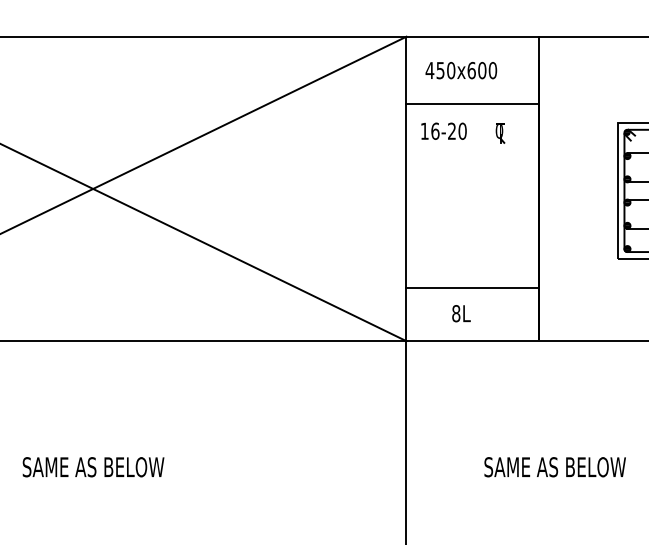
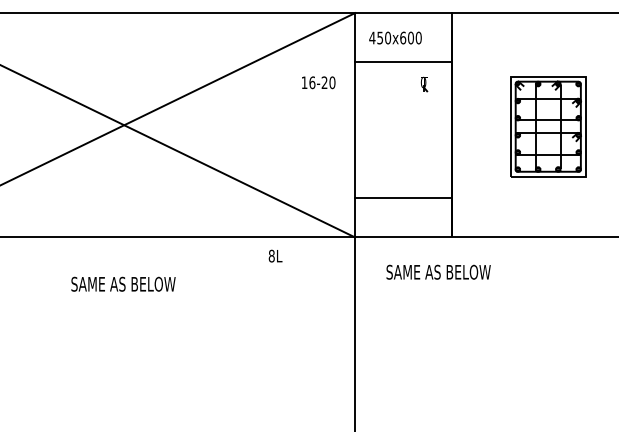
text: (443, 130) -> (318, 82), moved
text: (461, 312) -> (275, 255), moved
text: (93, 466) -> (123, 283), moved
text: (554, 466) -> (438, 271), moved

